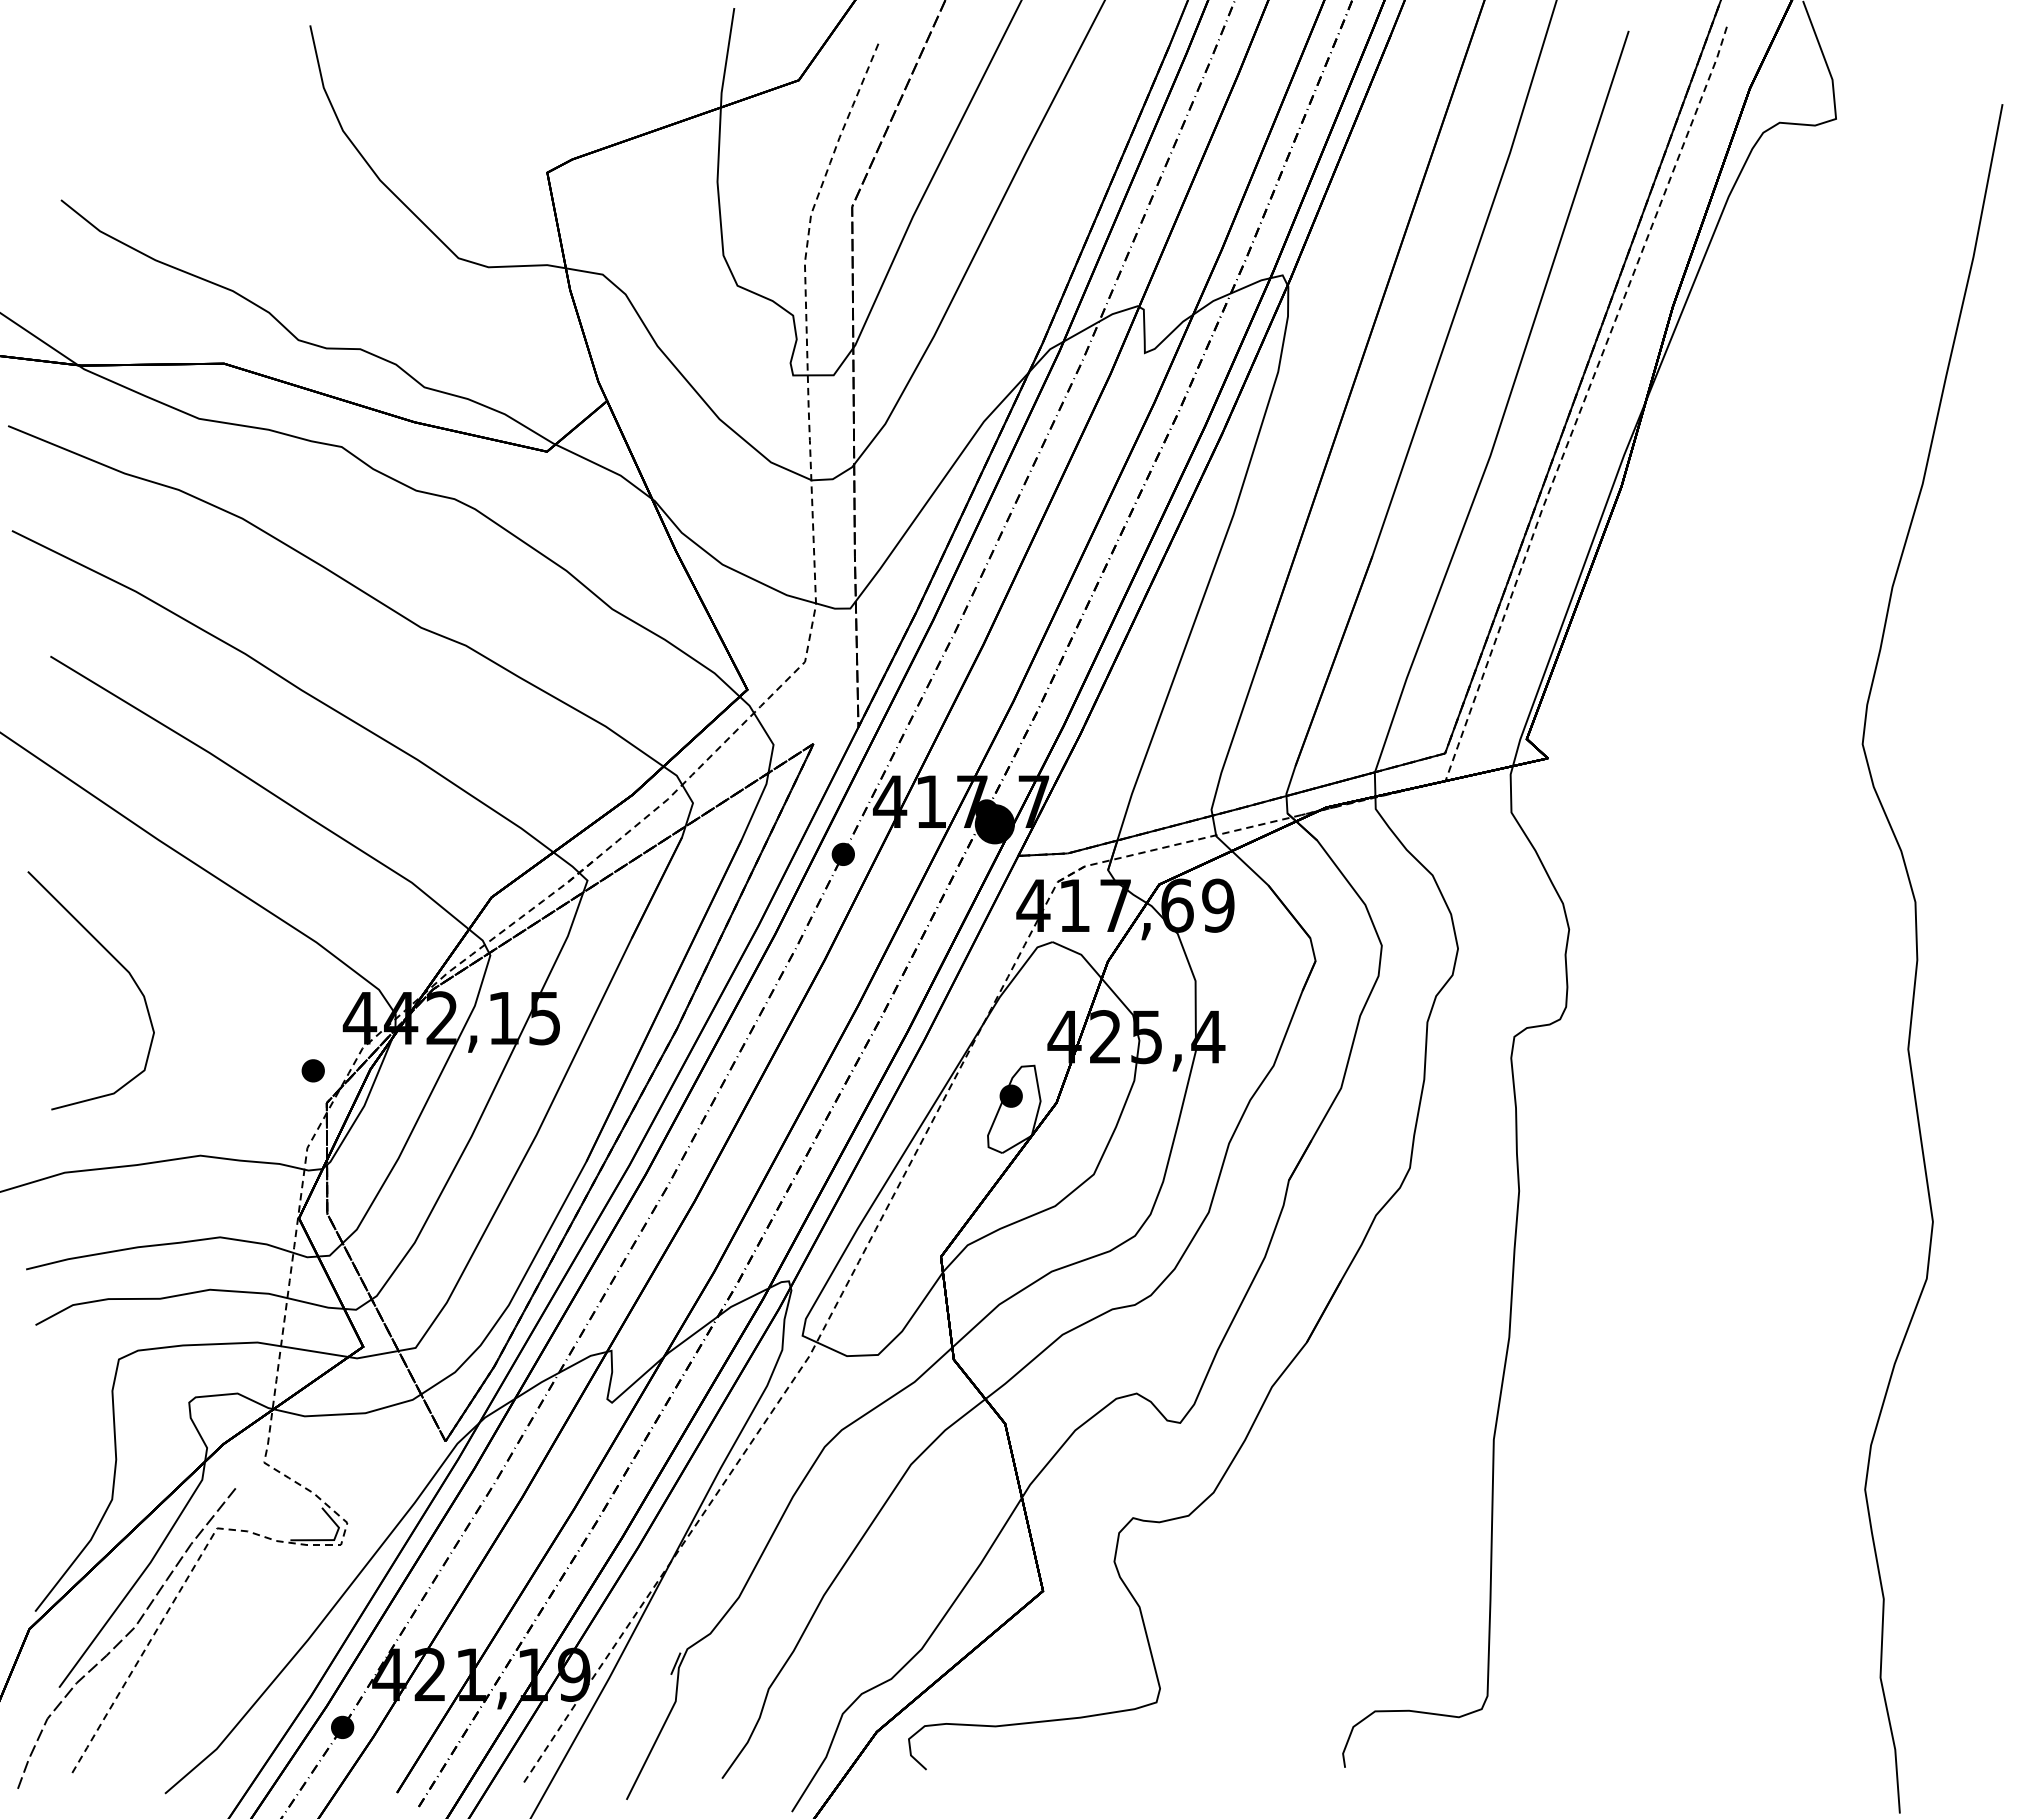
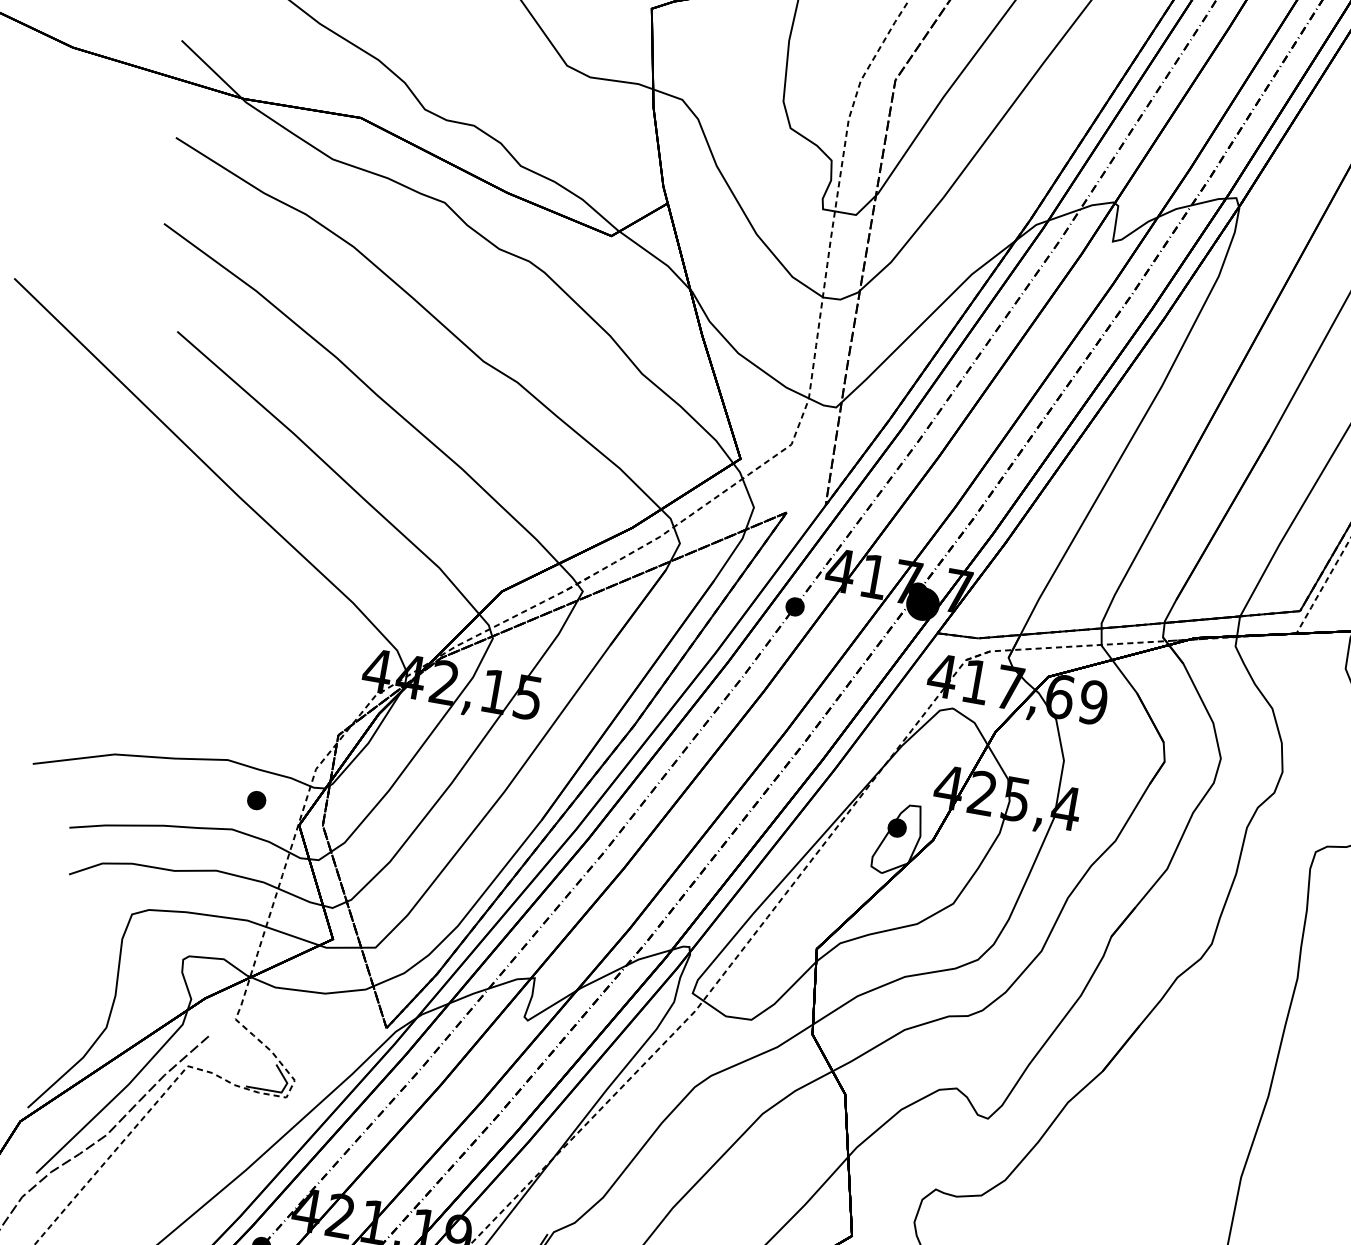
curve: (117, 962) -> (187, 590), removed
part: (312, 1070) -> (256, 800), moved

